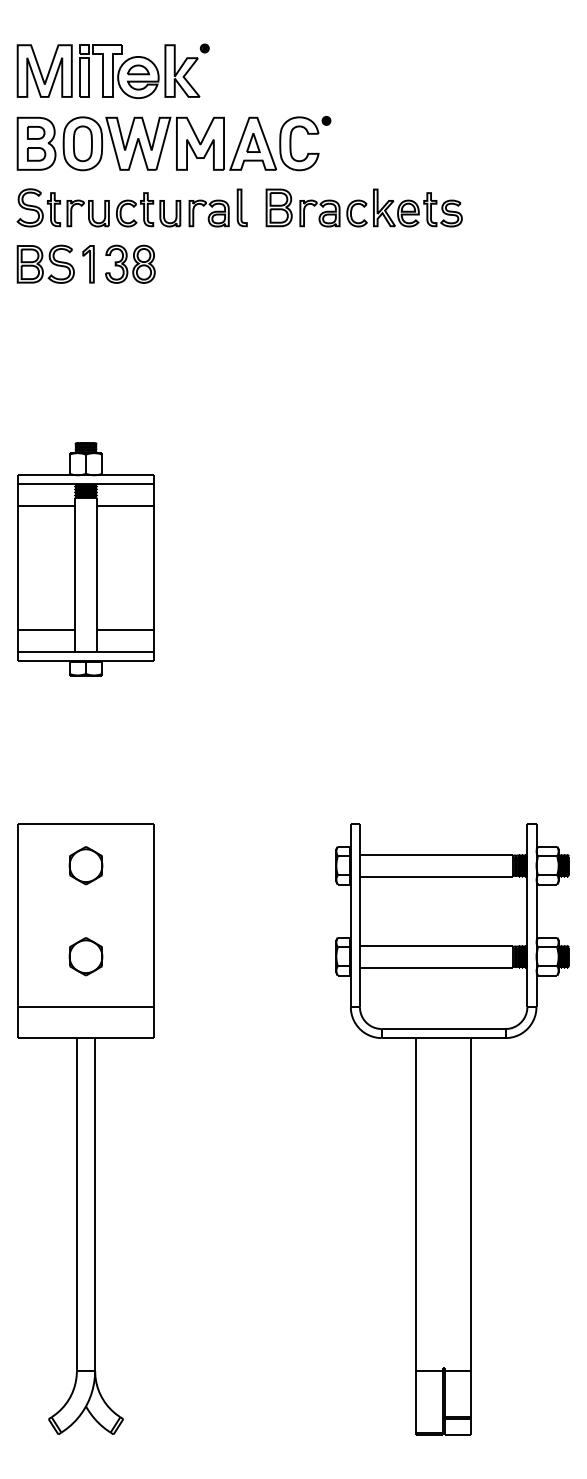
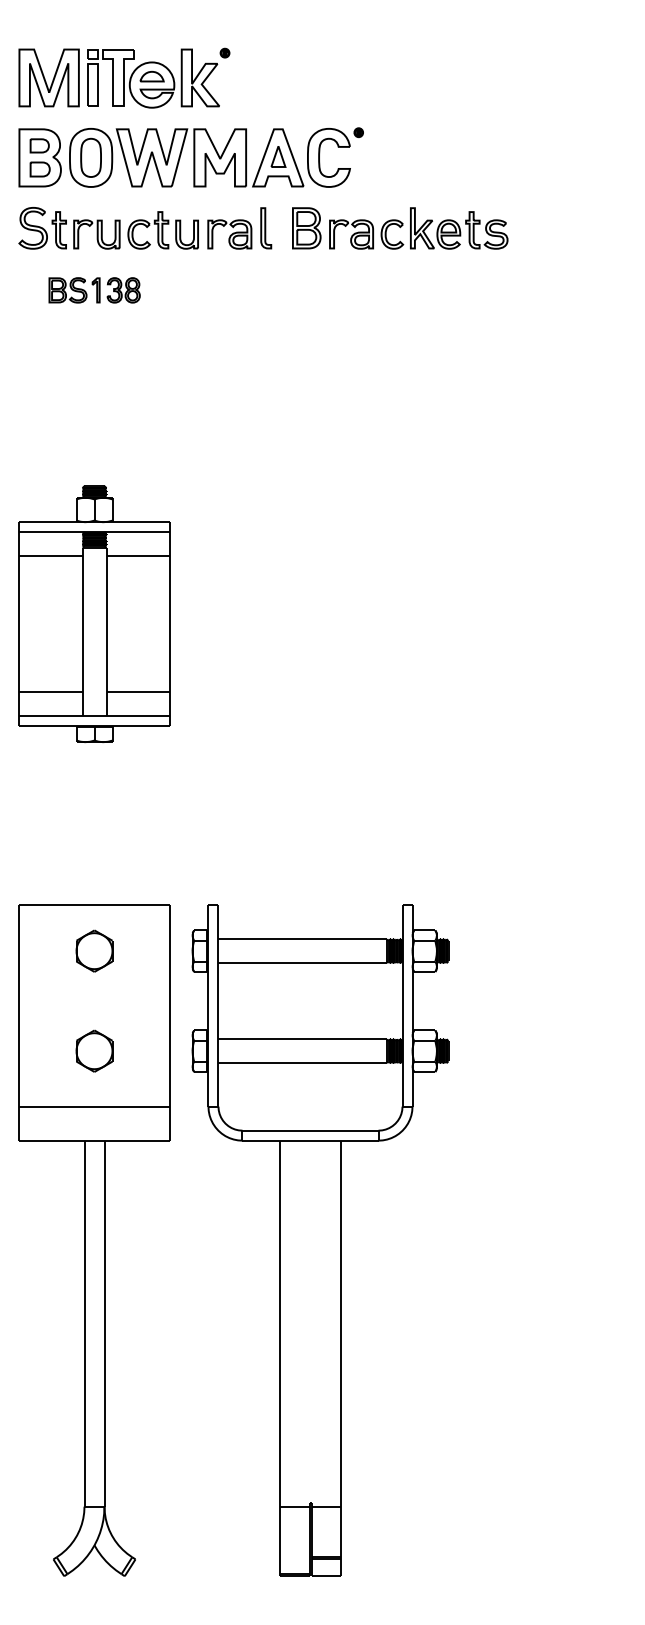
part: (86, 264) -> (94, 290), size x0.6
part: (452, 1128) -> (320, 1240), moved

